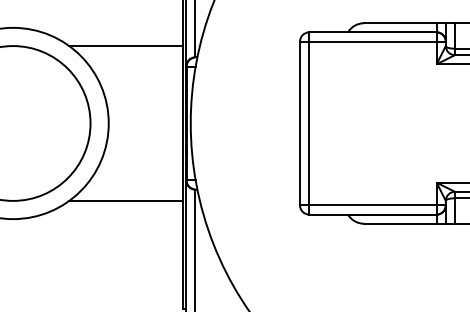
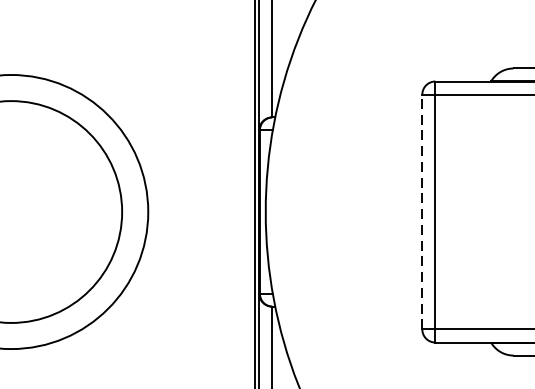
line: (126, 46) -> (173, 101), removed
line: (300, 123) -> (422, 212), solid -> dashed
line: (126, 200) -> (173, 322), removed

